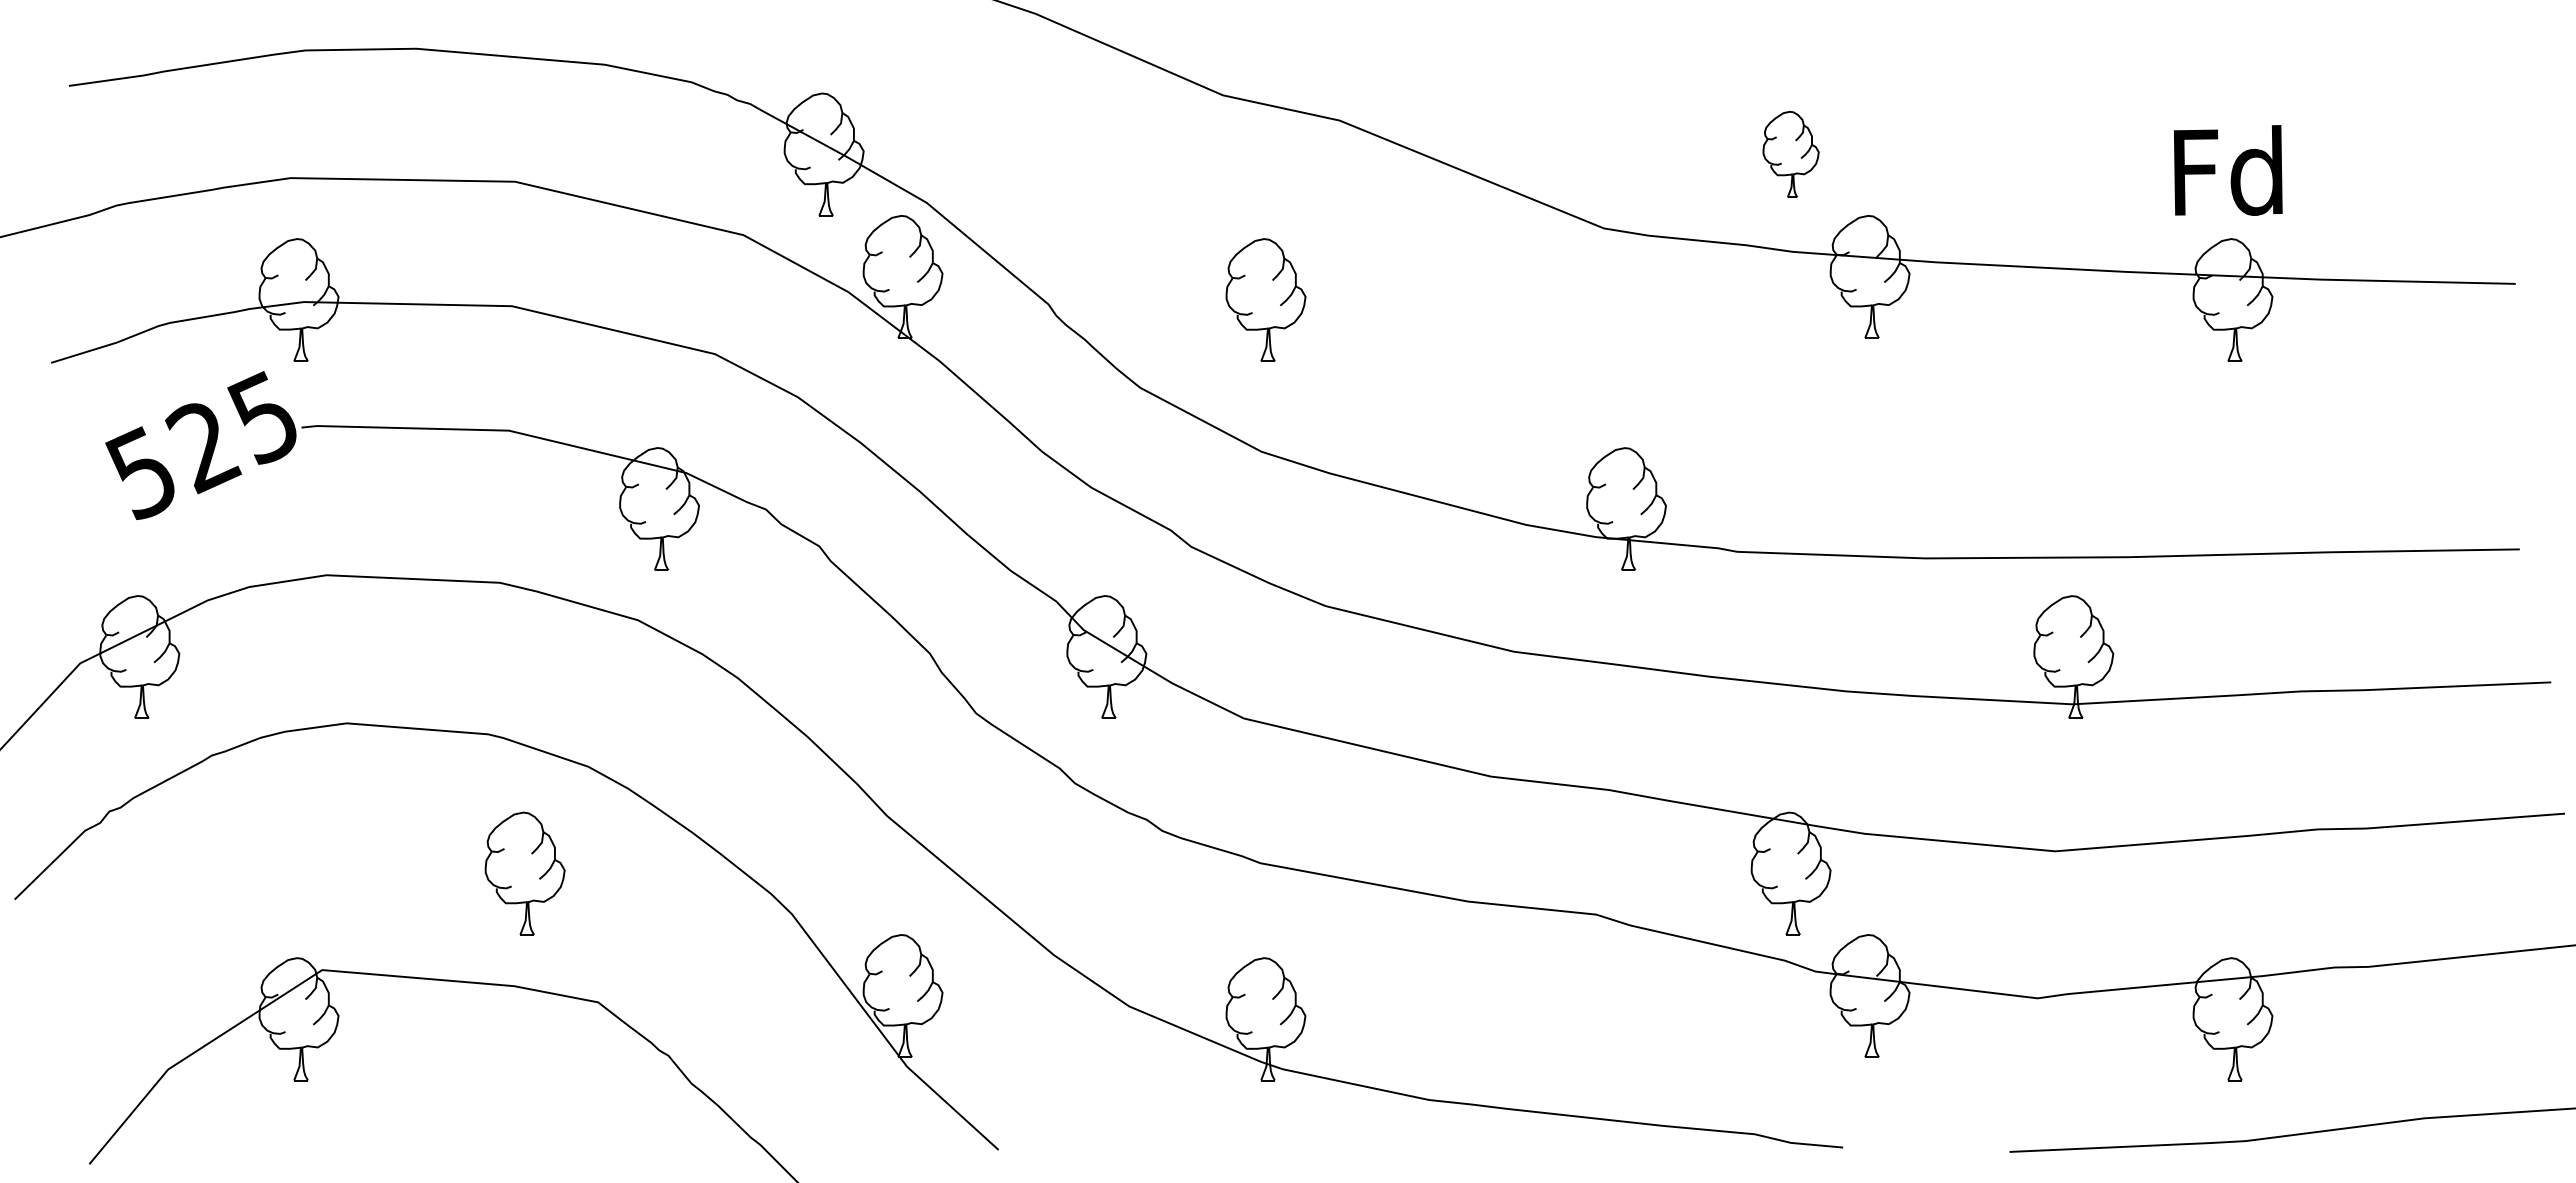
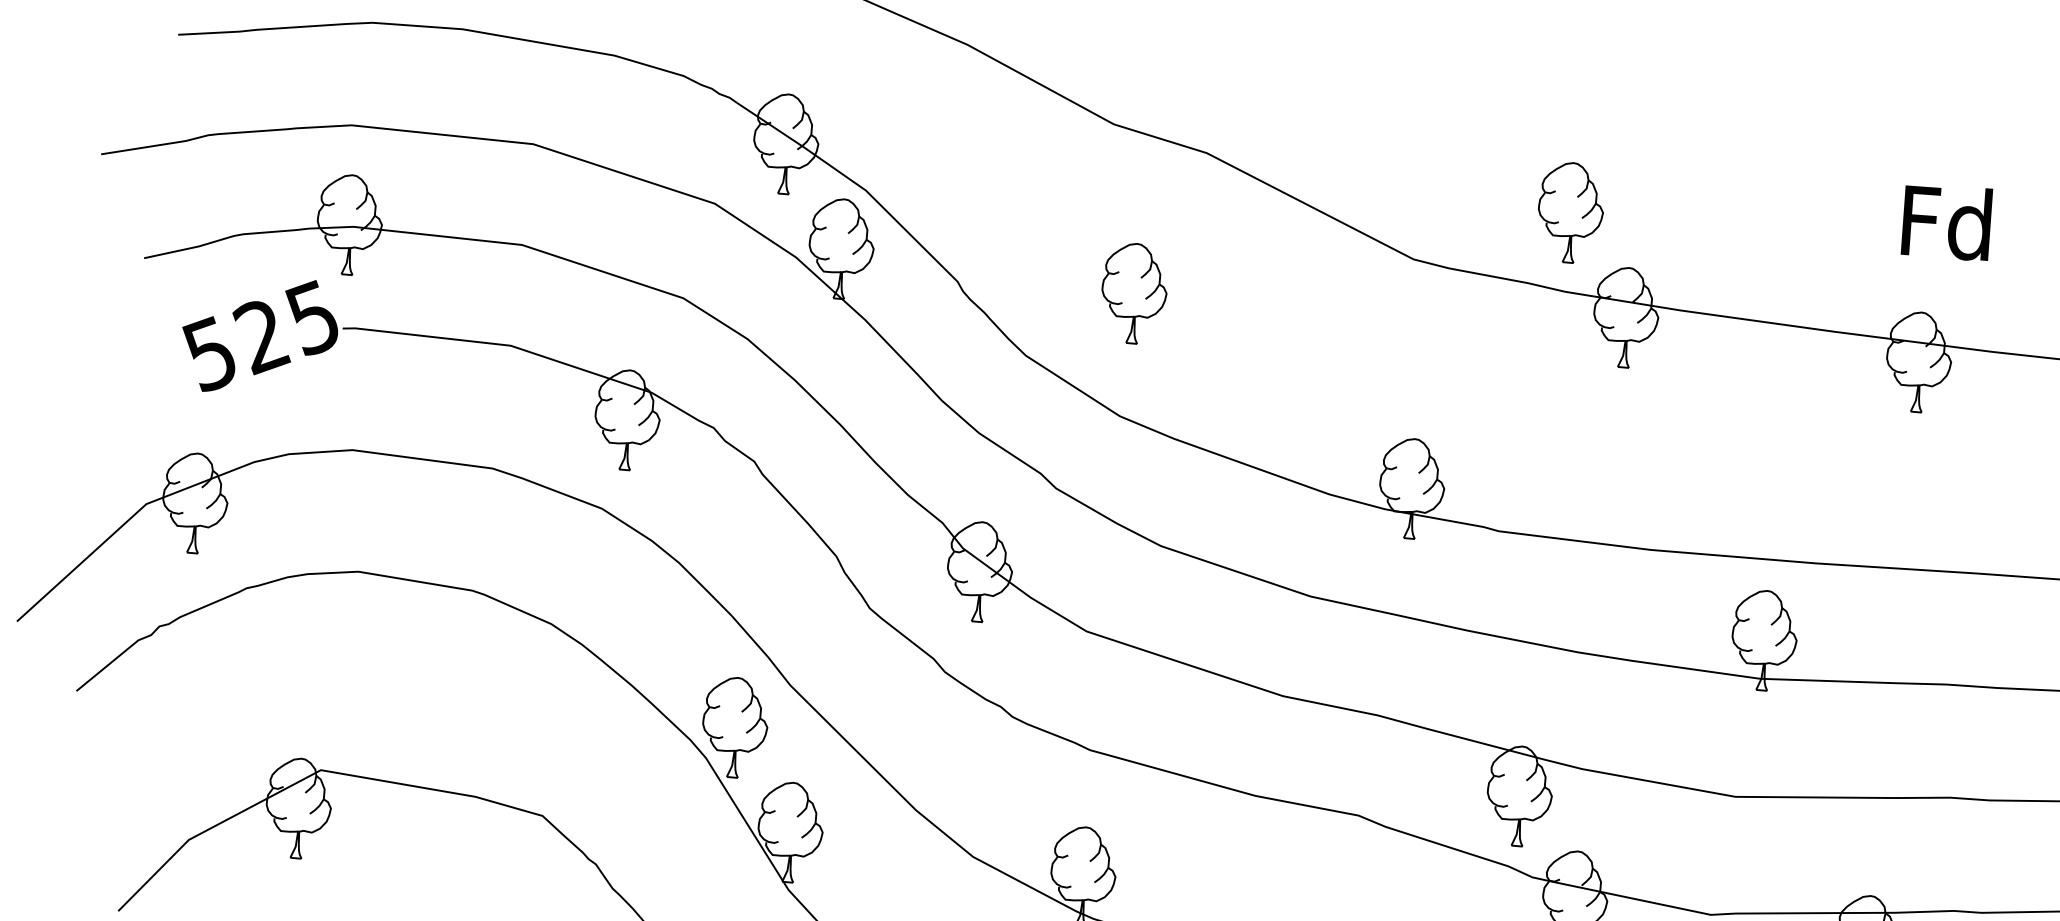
part: (1790, 154) -> (1570, 212), size x1.43
text: (2228, 170) -> (1947, 221), moved
part: (524, 873) -> (734, 727), moved

